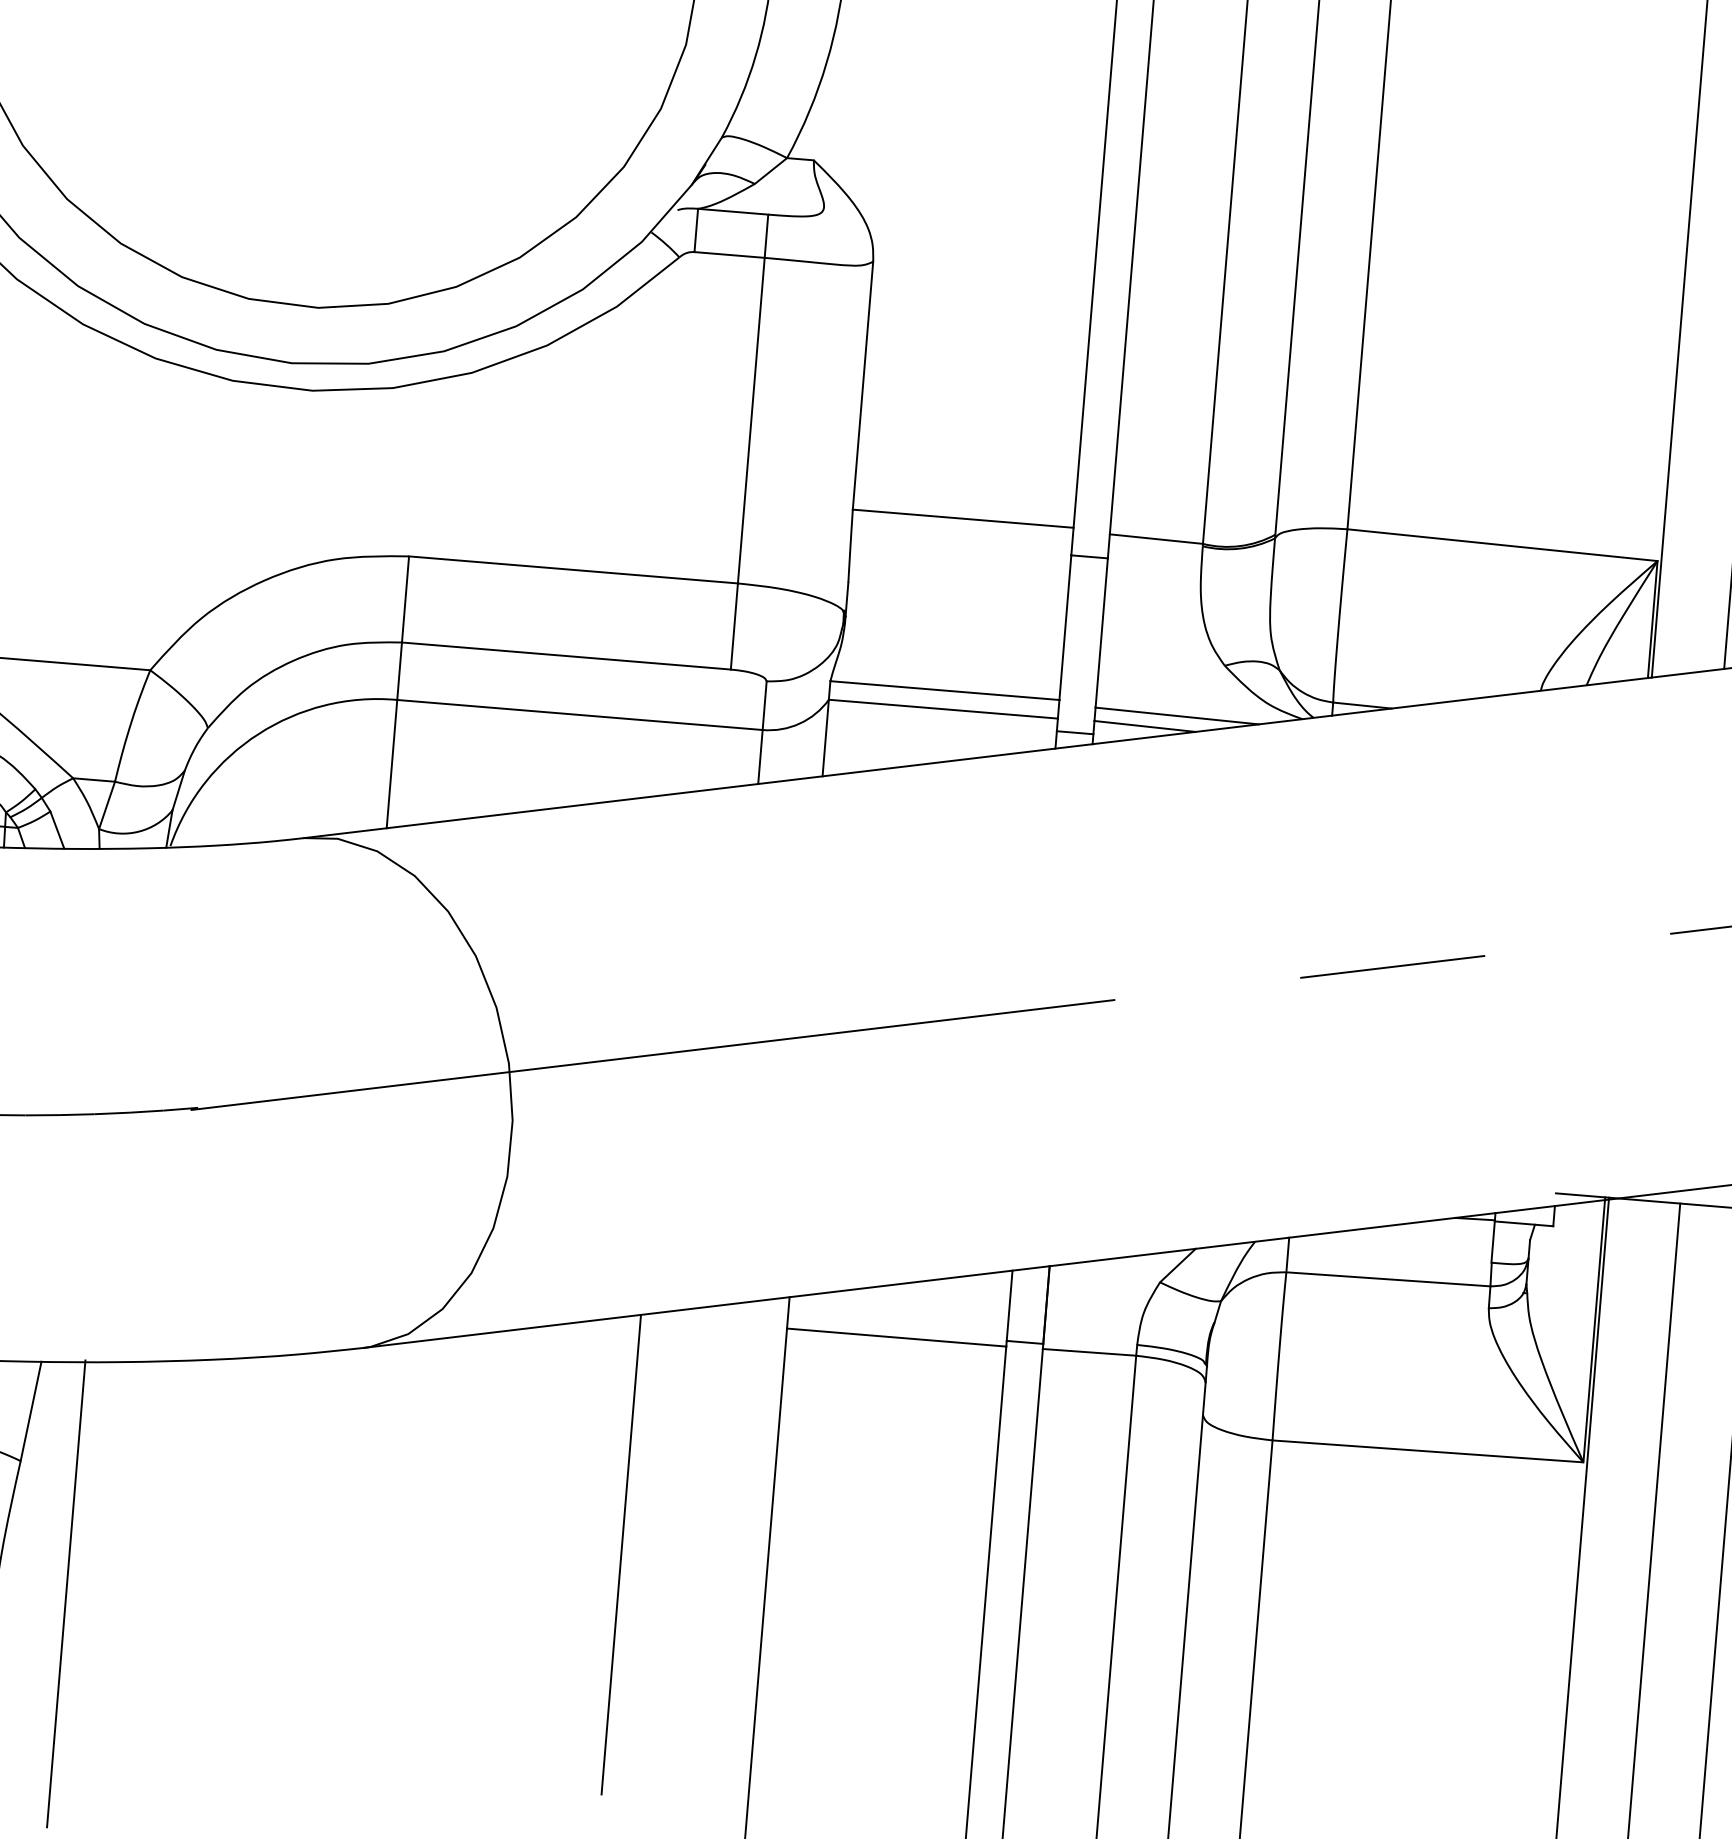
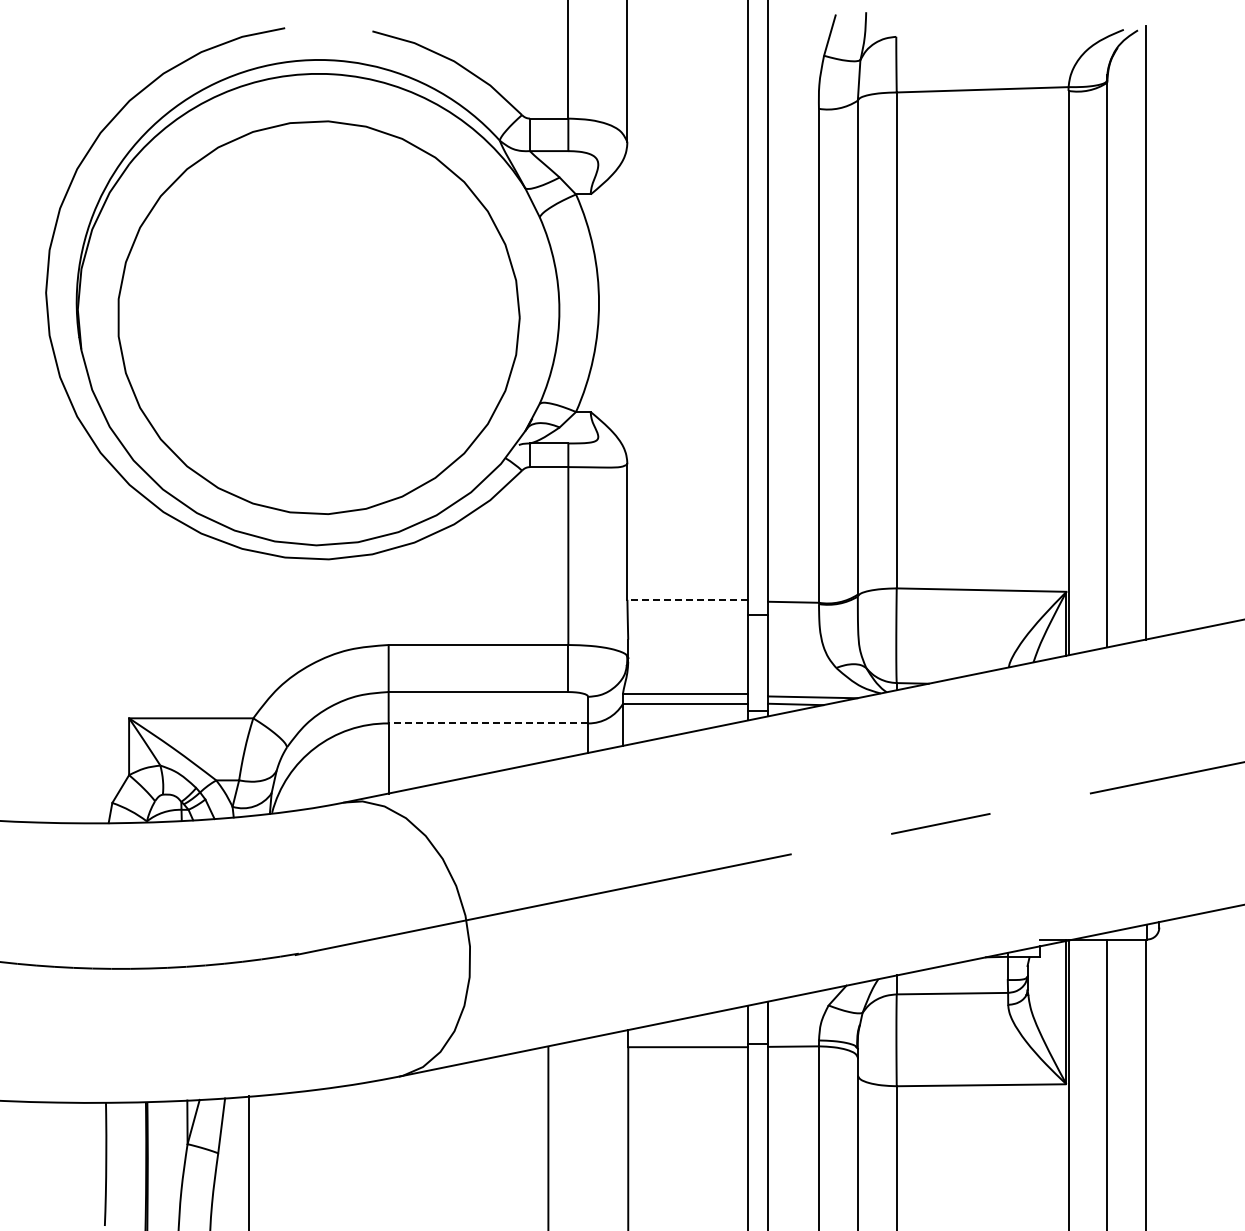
line: (962, 518) -> (687, 599), solid -> dashed
line: (579, 715) -> (488, 723), solid -> dashed

